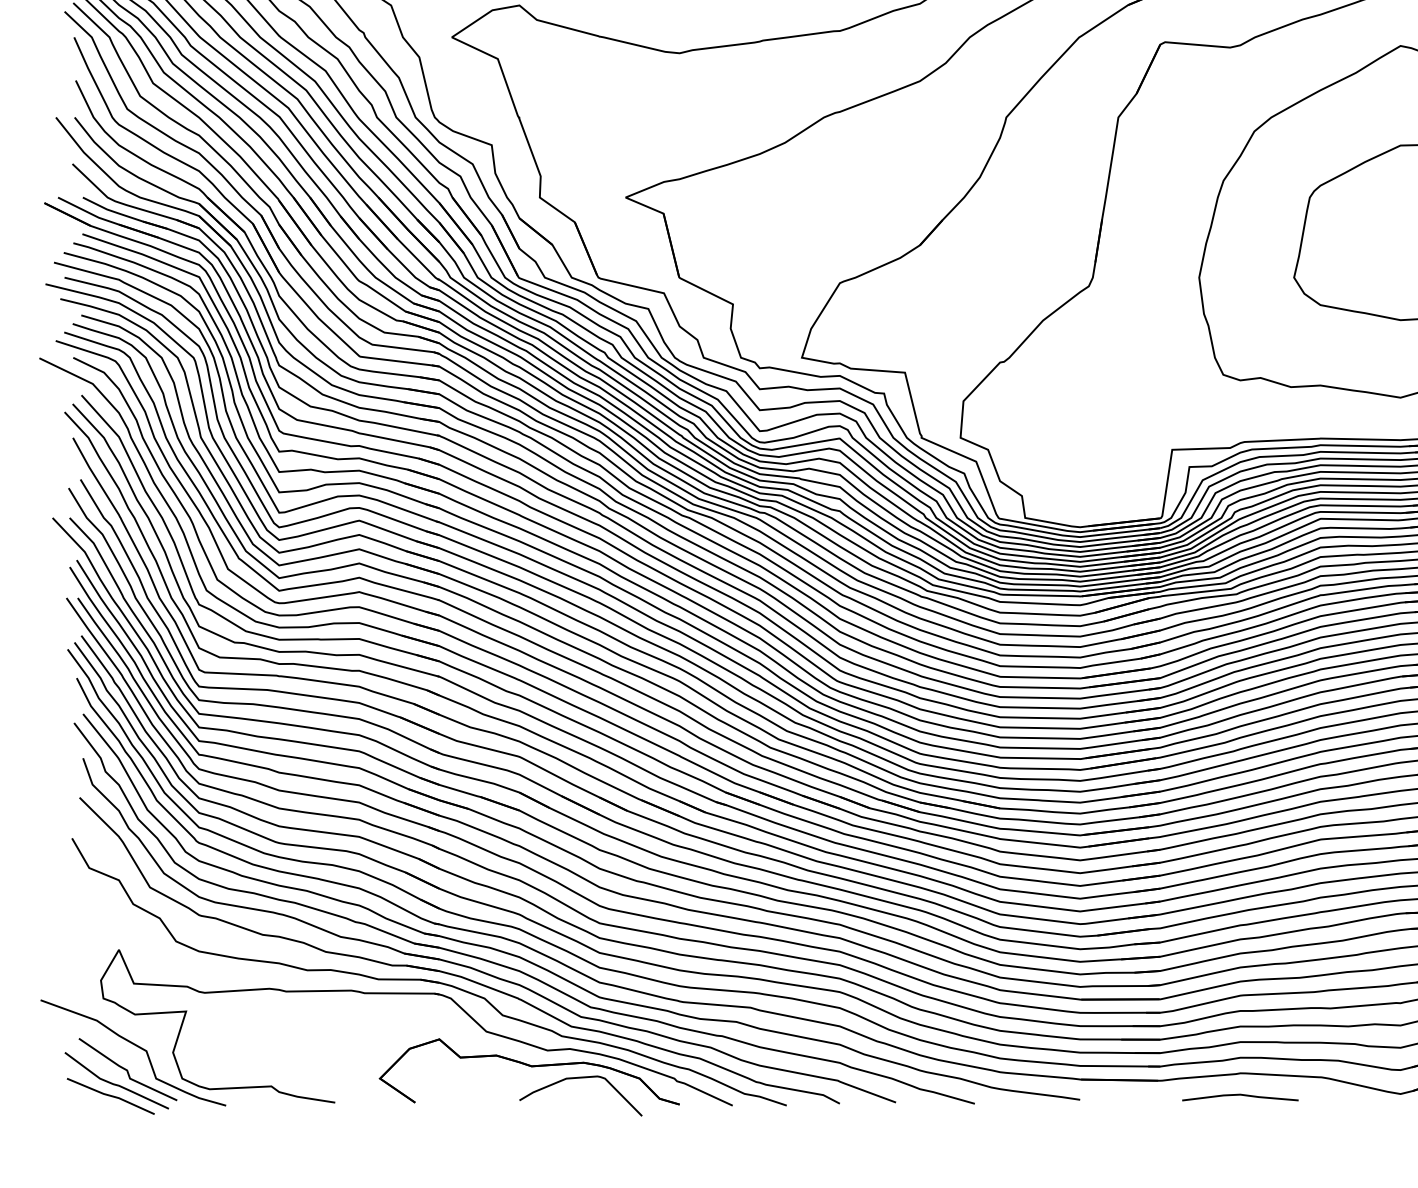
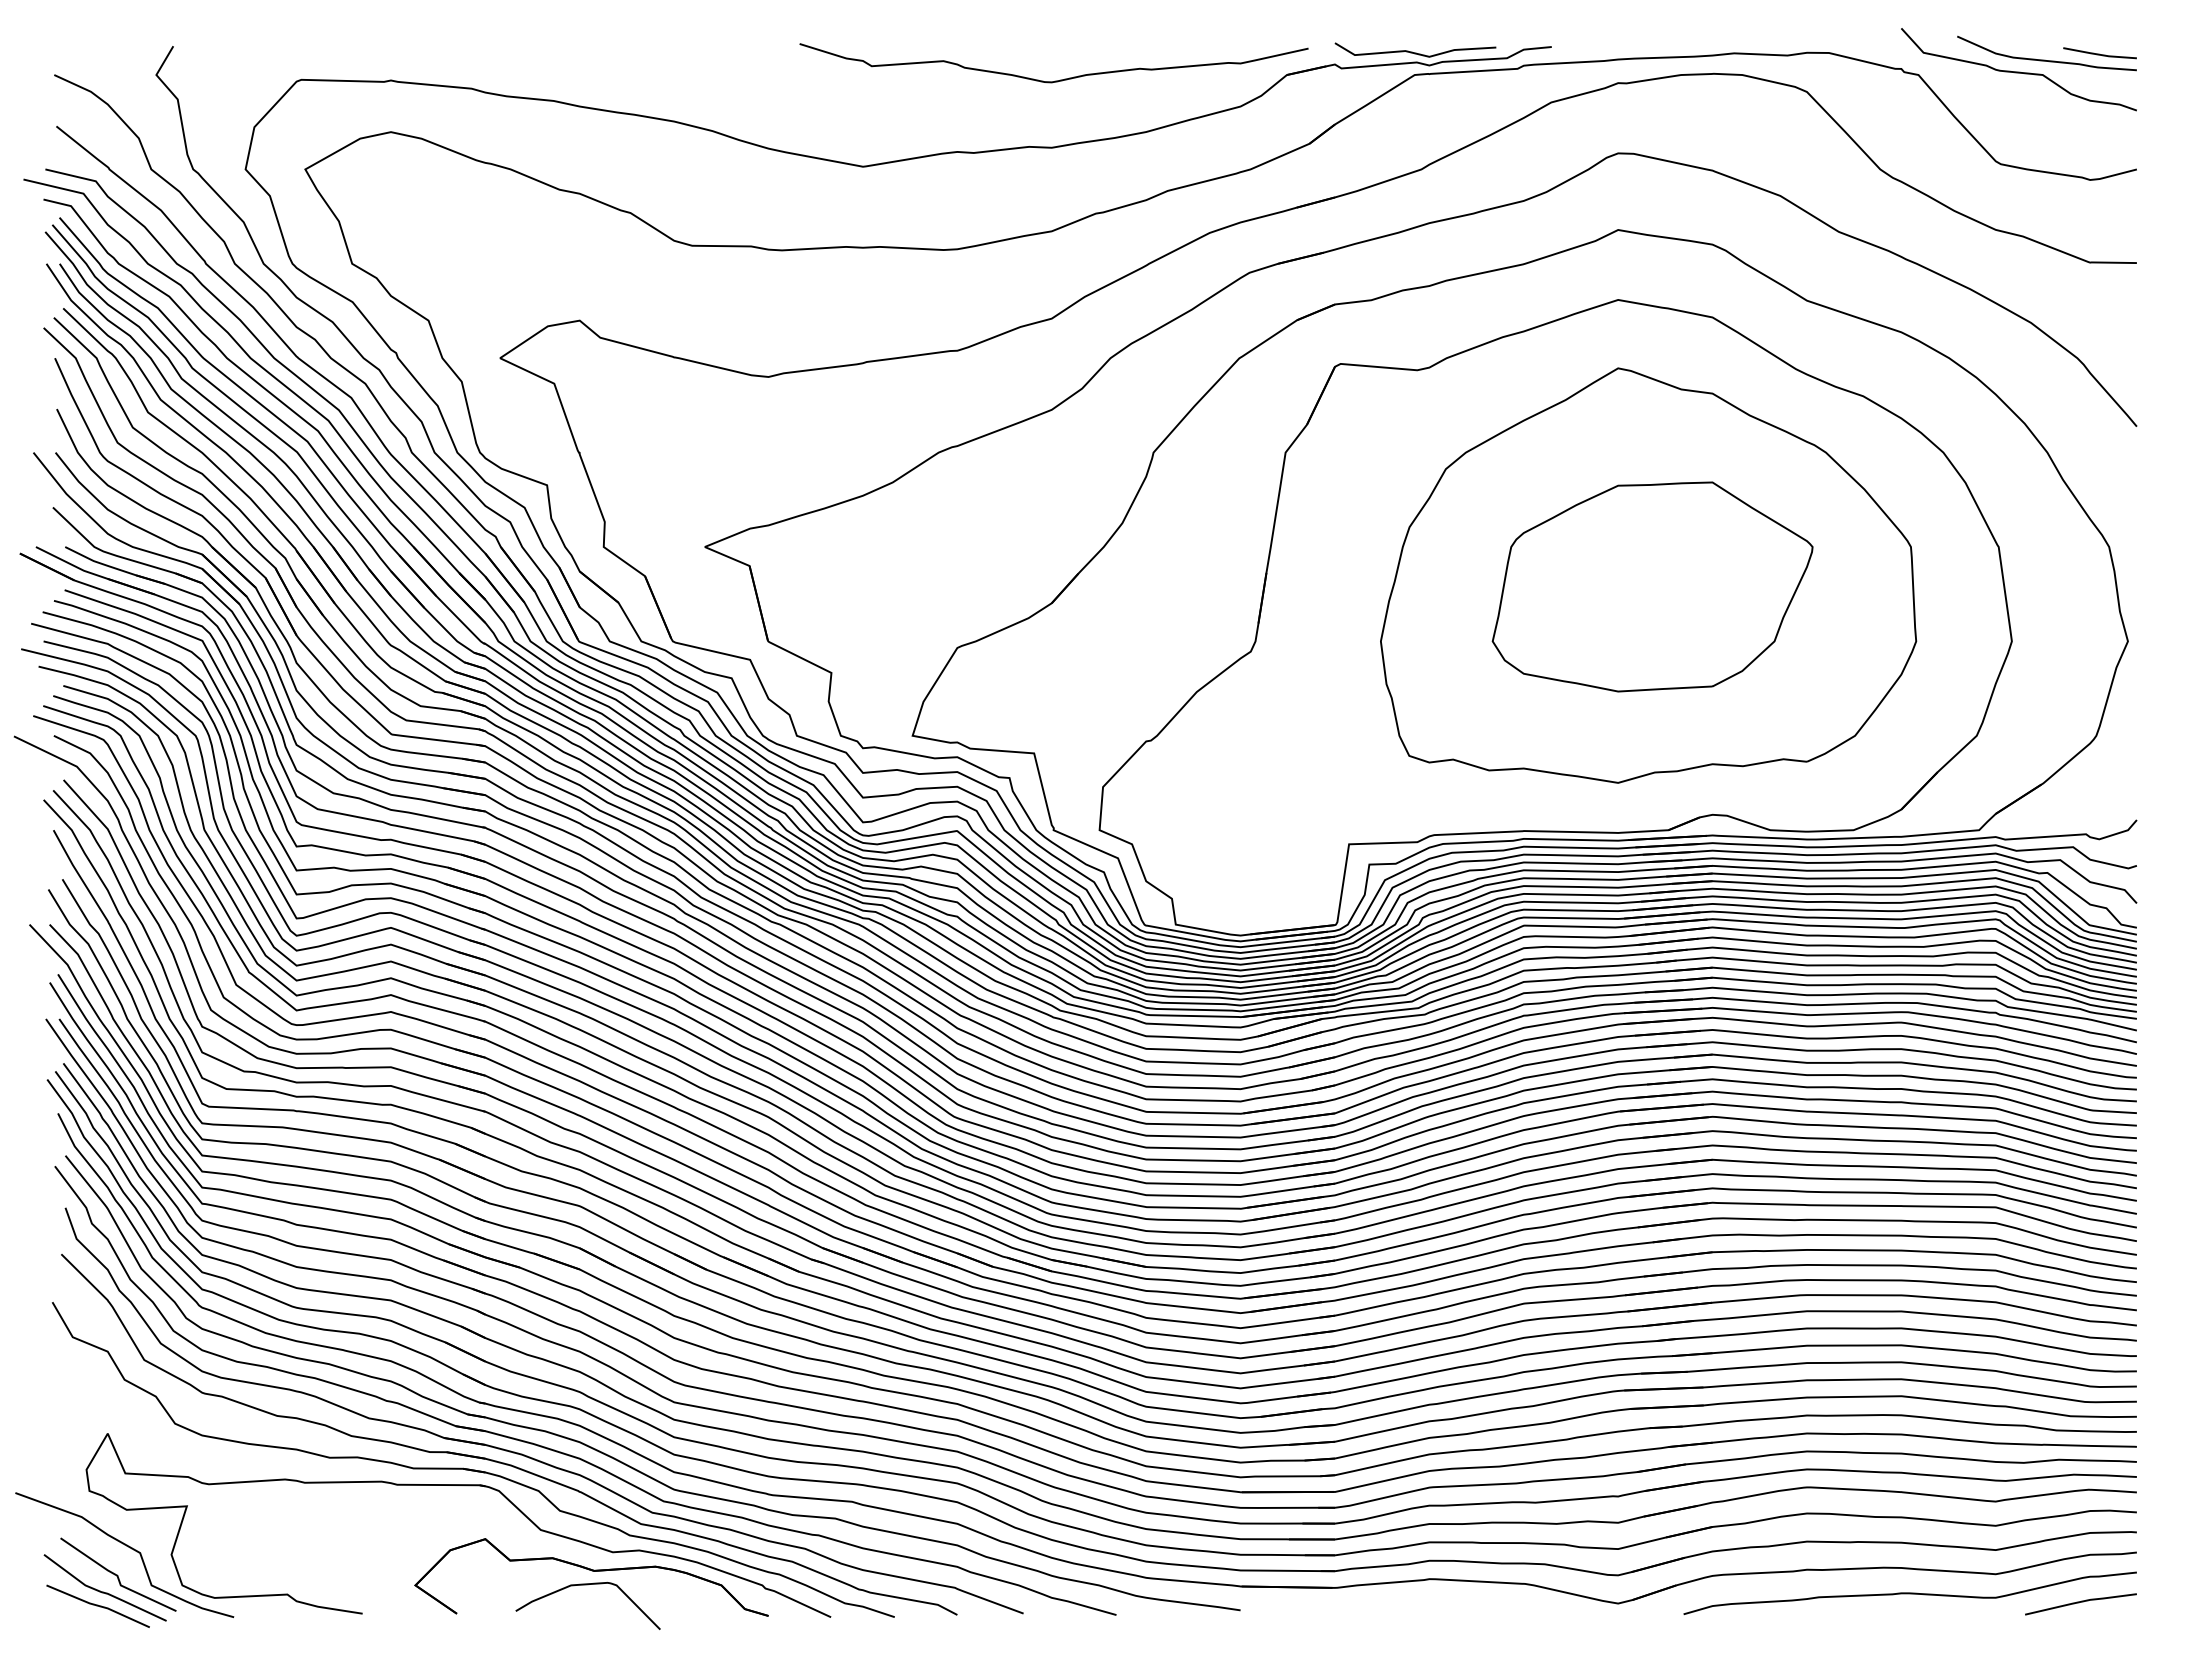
curve: (580, 1078) -> (587, 1585), moved
line: (1239, 1095) -> (1428, 1605), removed

